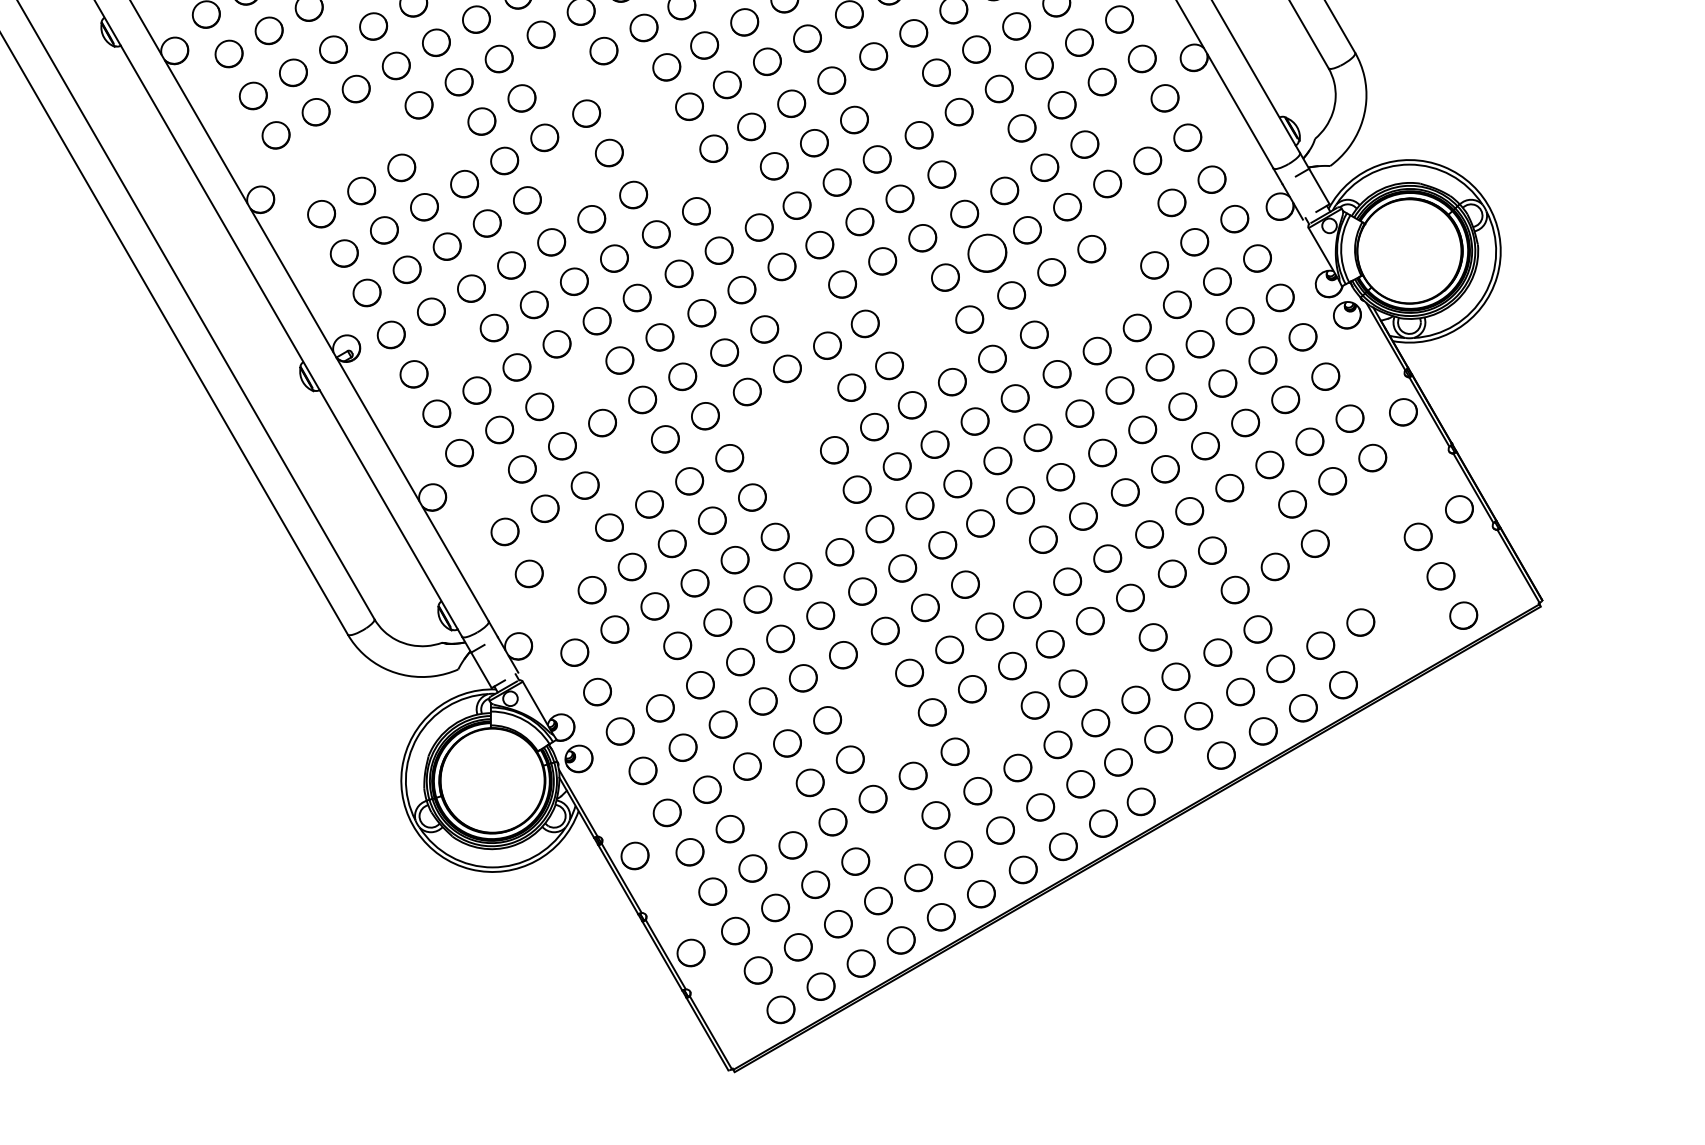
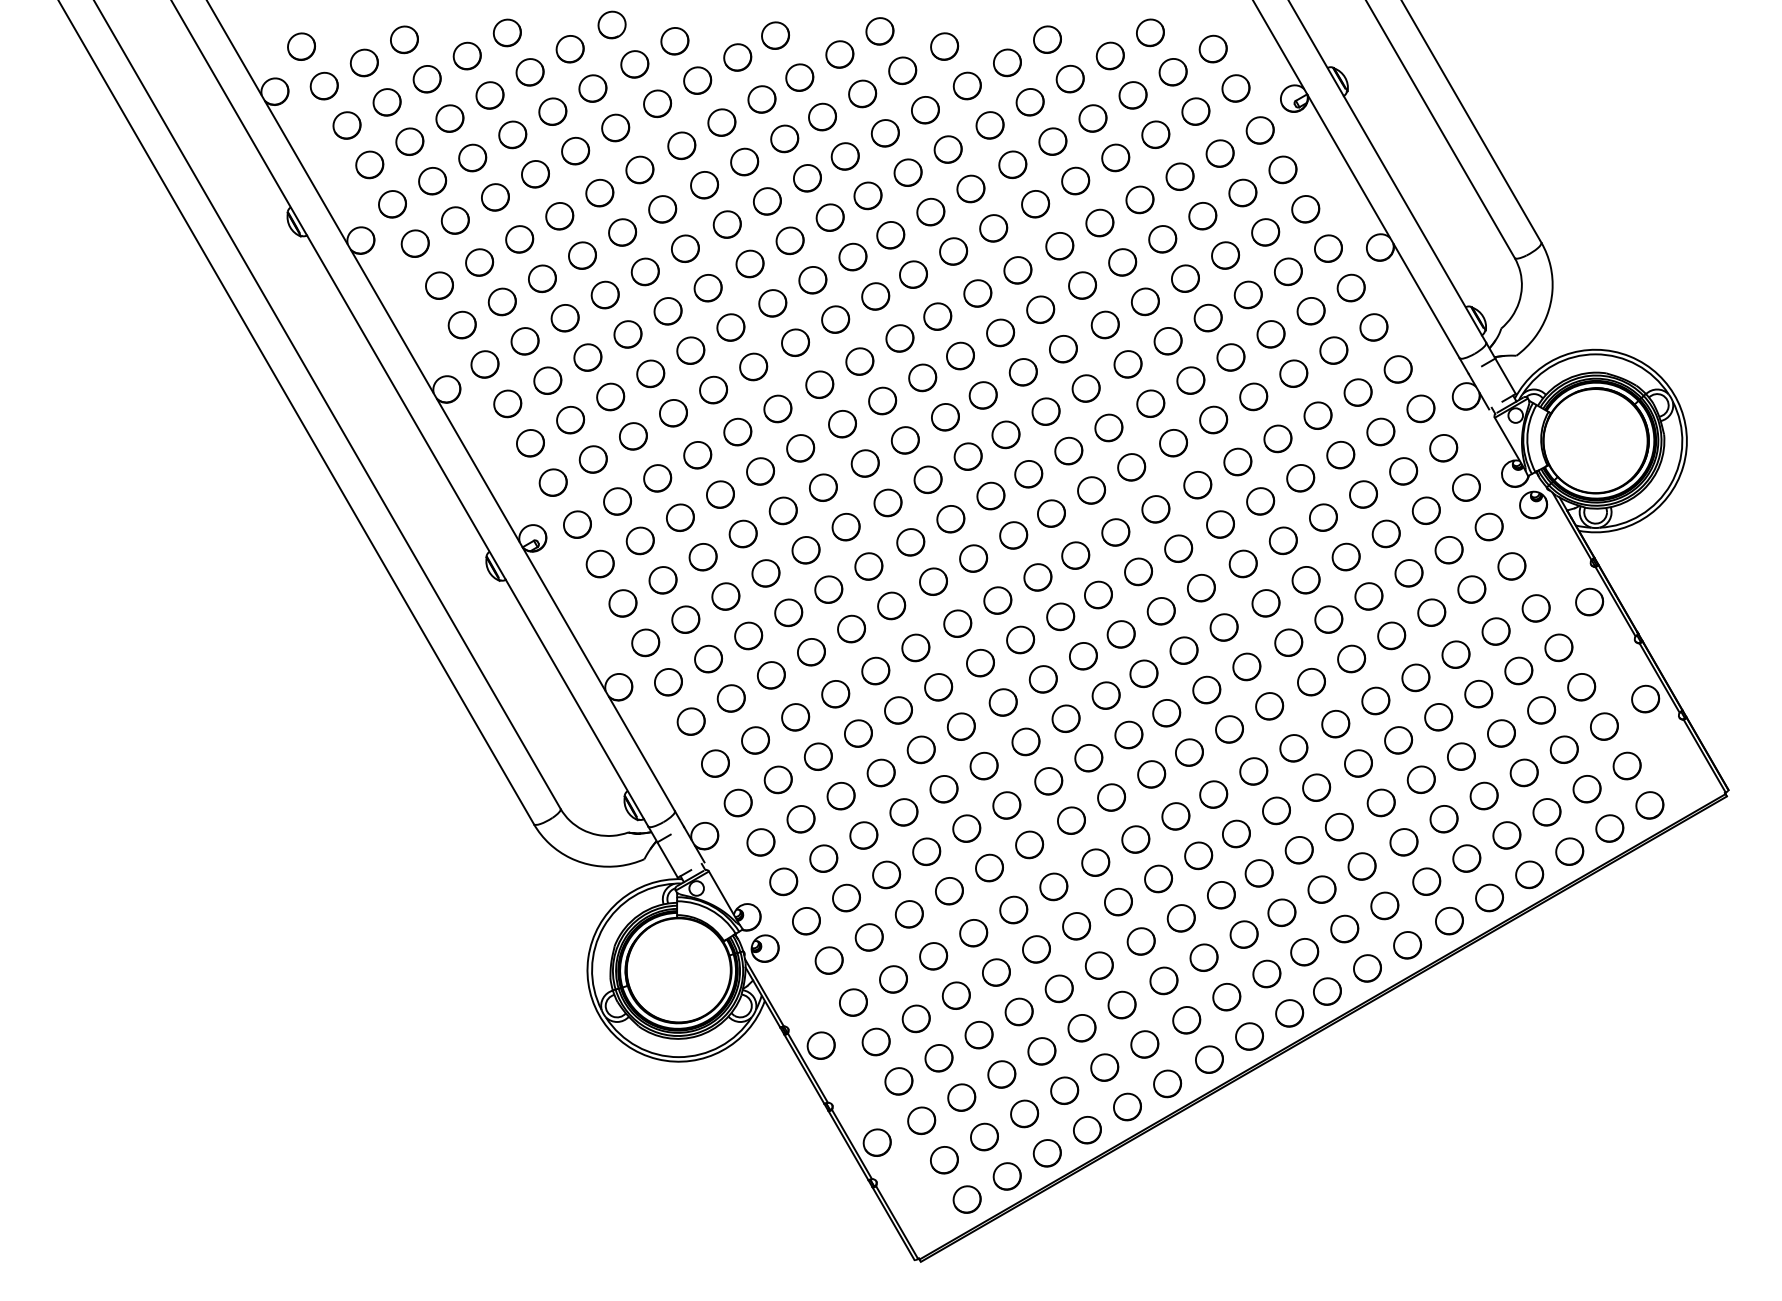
part: (563, 73) -> (749, 263), added
part: (626, 90) -> (812, 280), added
part: (896, 95) -> (1082, 285), added
part: (1124, 121) -> (1310, 311), added
part: (378, 128) -> (564, 318), added
part: (649, 129) -> (835, 319), added
part: (441, 144) -> (627, 334), added
part: (338, 151) -> (524, 341), added
part: (981, 151) -> (1167, 341), added
part: (673, 171) -> (859, 361), added
part: (298, 174) -> (484, 364), added
part: (567, 176) -> (753, 366), added
part: (736, 187) -> (922, 377), added
part: (1131, 225) -> (1317, 415), added
part: (987, 253) -> (1173, 443), size x0.71
part: (1114, 288) -> (1300, 478), added
part: (905, 300) -> (1091, 490), added
part: (804, 305) -> (990, 495), added
part: (1074, 311) -> (1260, 501), added
part: (929, 342) -> (1115, 532), added
part: (453, 350) -> (639, 540), added
part: (579, 383) -> (765, 573), added
part: (811, 410) -> (997, 600), added
part: (771, 433) -> (957, 623), added
part: (625, 462) -> (811, 652), added
part: (794, 472) -> (980, 662), added
part: (482, 492) -> (668, 682), added
part: (1395, 497) -> (1581, 687), added
part: (816, 512) -> (1002, 702), added
part: (1355, 520) -> (1541, 710), added
part: (1252, 527) -> (1438, 717), added
part: (569, 550) -> (755, 740), added
part: (1377, 559) -> (1563, 749), added
part: (1003, 562) -> (1189, 752), added
part: (1337, 582) -> (1523, 772), added
part: (1400, 599) -> (1586, 789), added
part: (1297, 605) -> (1483, 795), added
part: (551, 612) -> (737, 802), added
part: (1194, 612) -> (1380, 802), added
part: (1423, 638) -> (1609, 828), added
part: (1112, 660) -> (1298, 850), added
part: (1383, 661) -> (1569, 851), added
part: (637, 668) -> (823, 858), added
part: (867, 696) -> (1053, 886), added
part: (994, 728) -> (1180, 918), added
part: (890, 736) -> (1076, 926), added
part: (1181, 778) -> (1367, 968), added
part: (769, 805) -> (955, 995), added
part: (895, 838) -> (1081, 1028), added

